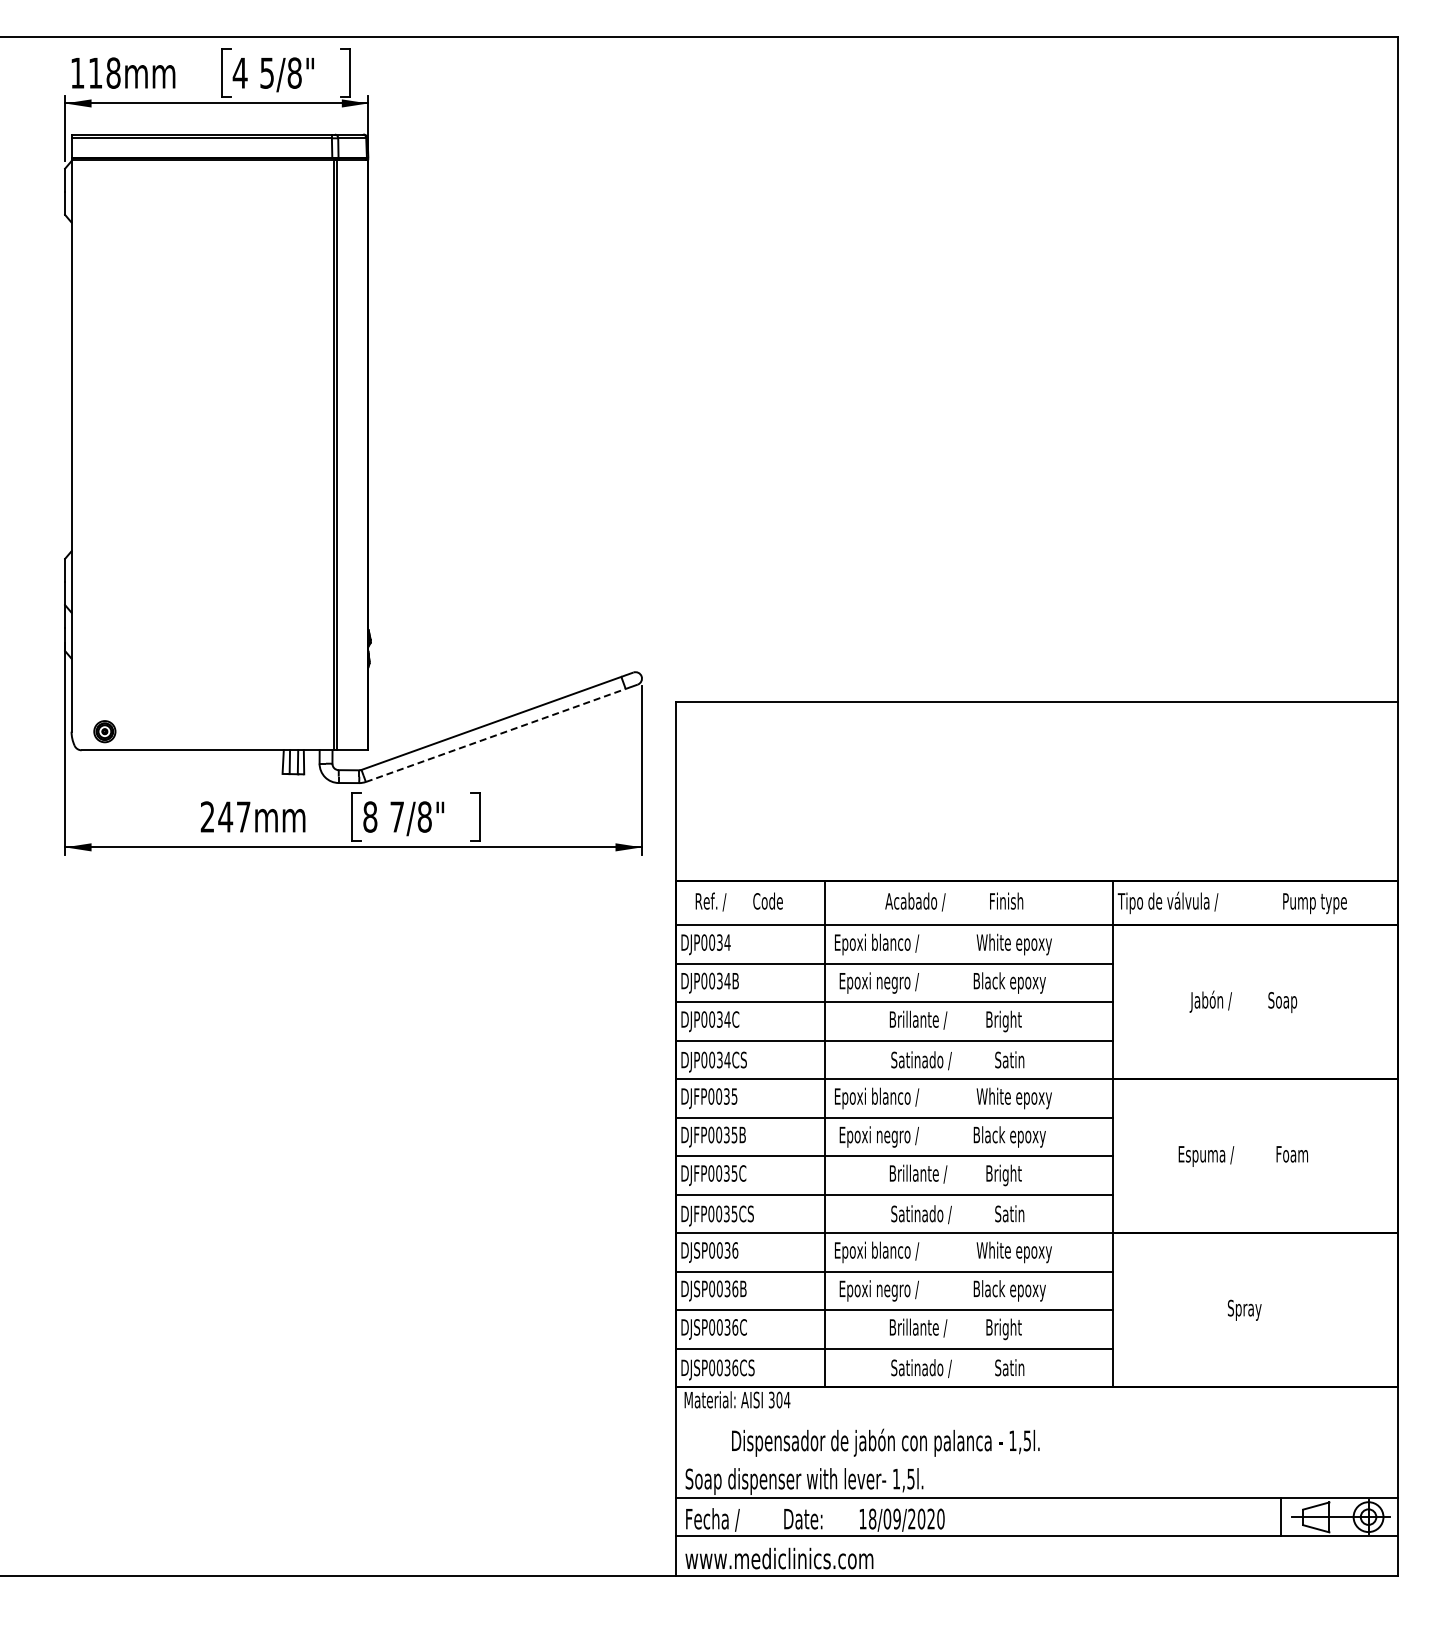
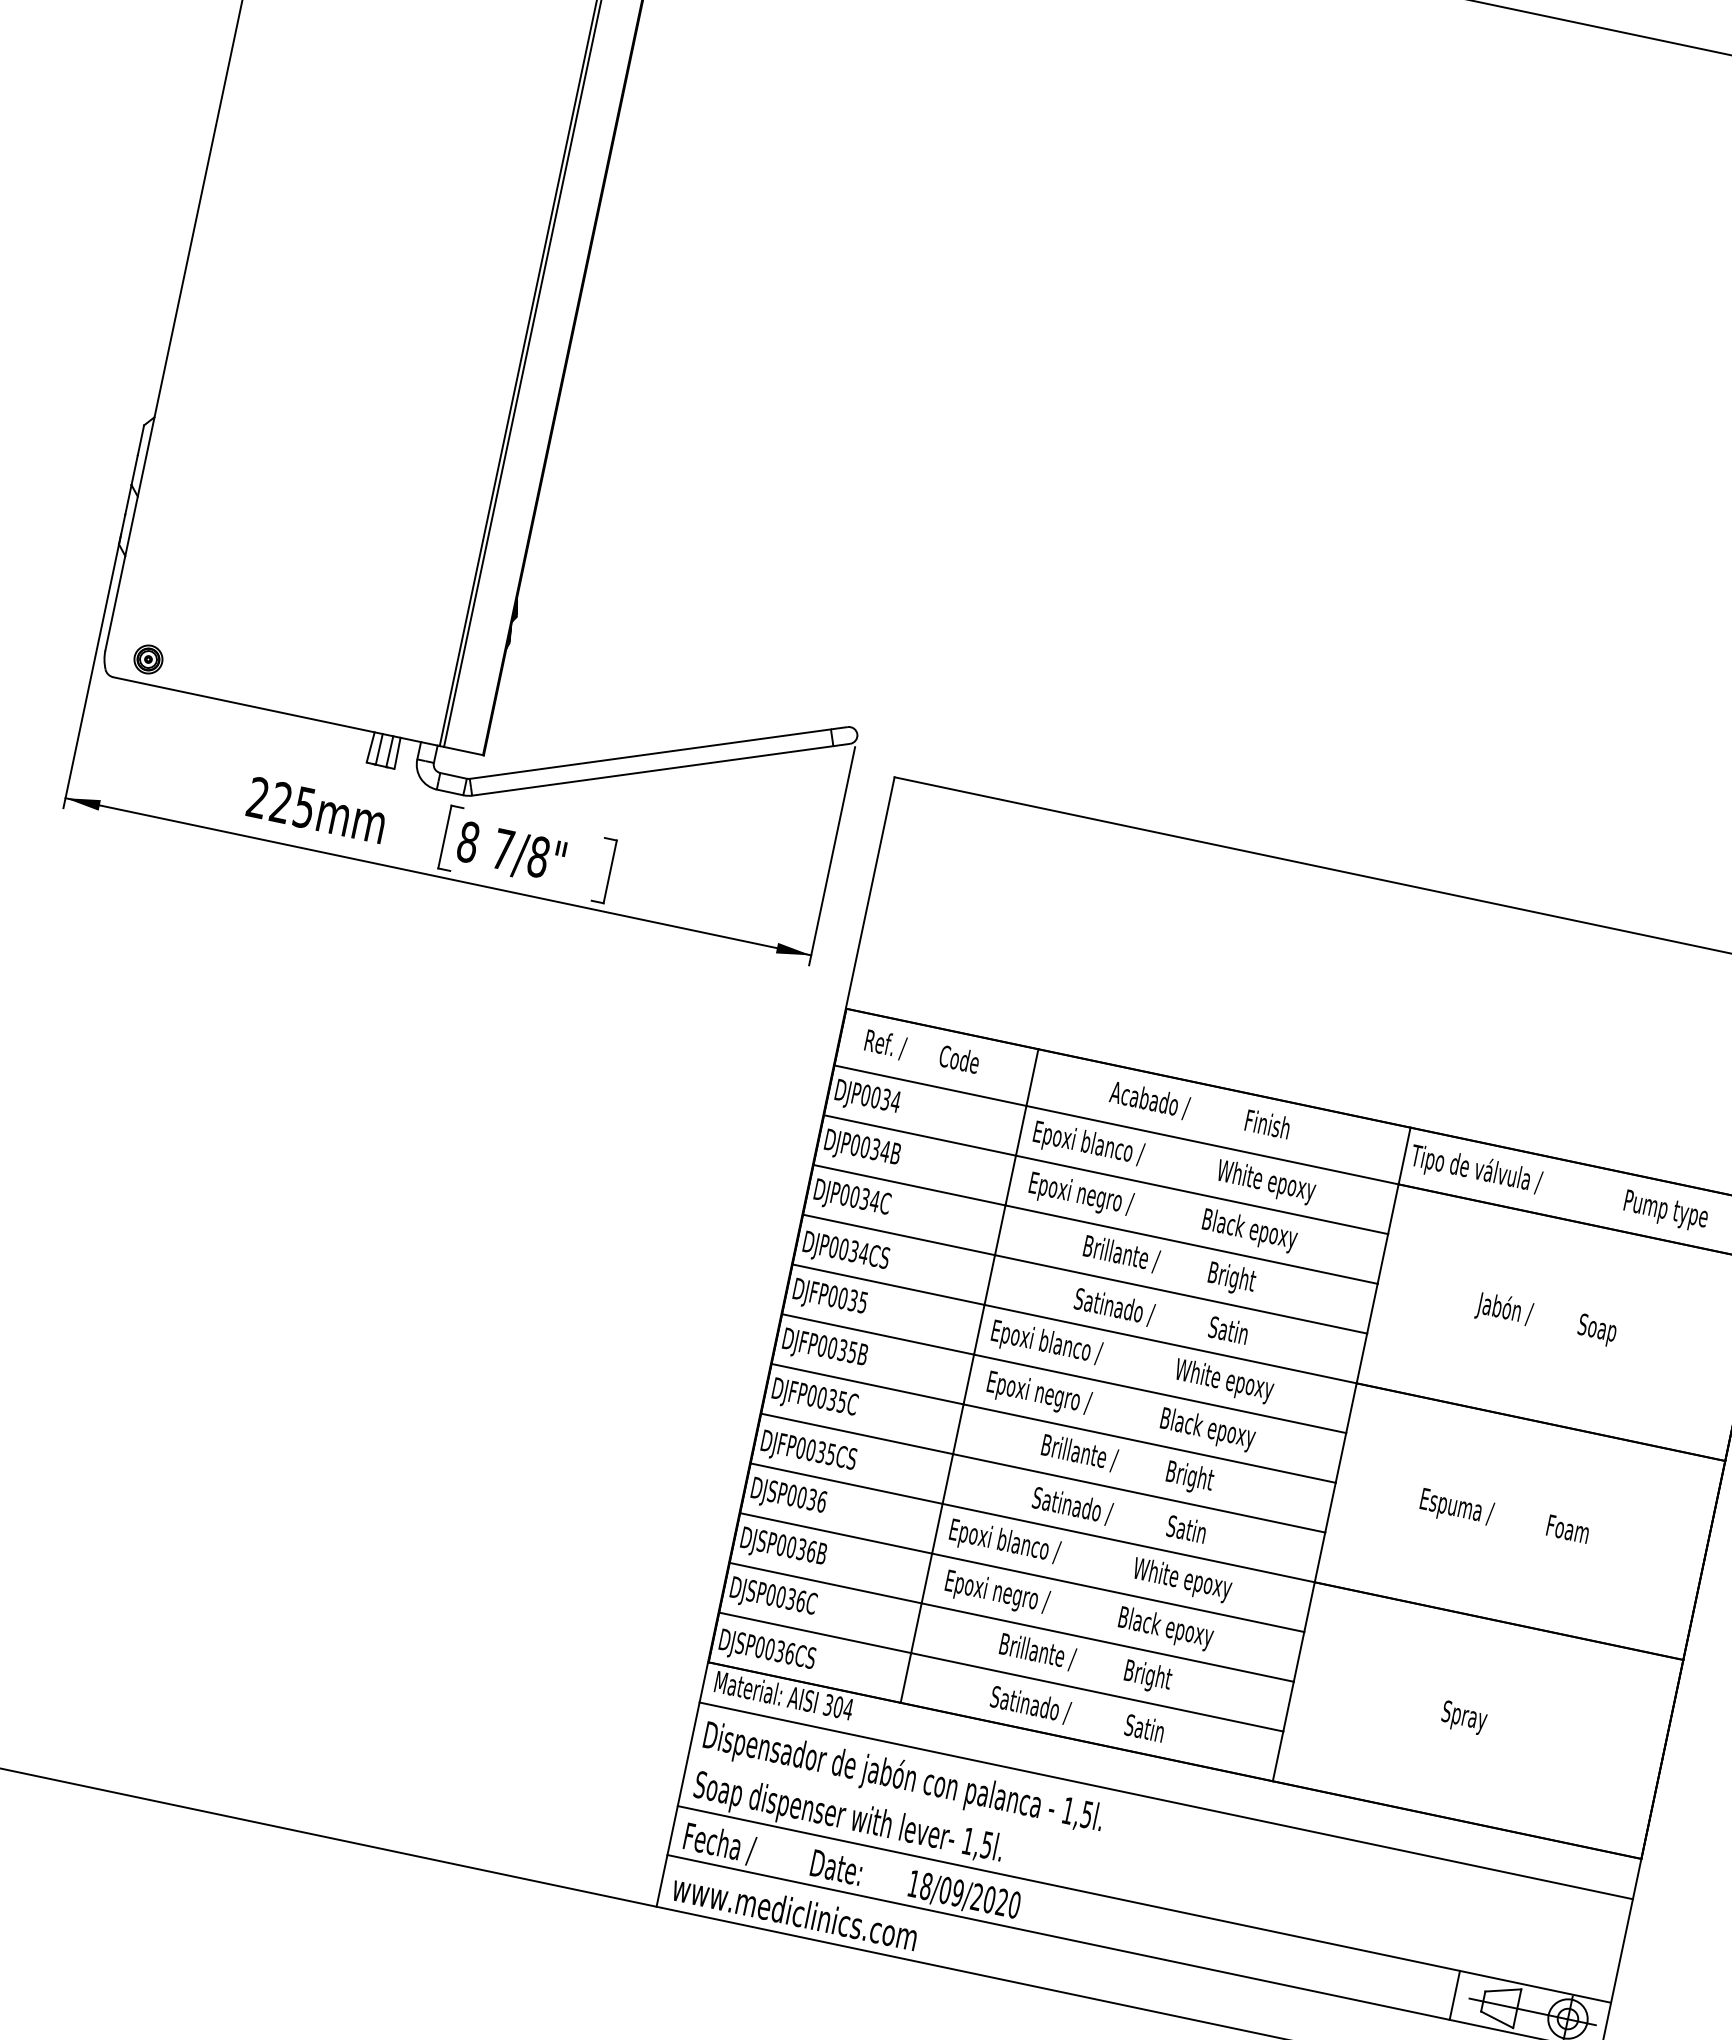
line: (495, 735) -> (652, 770), dashed -> solid
text: (234, 816) -> (292, 804), 247mm -> 225mm
line: (1036, 1418) -> (1165, 1801), added
text: (885, 1442) -> (903, 1778), moved

